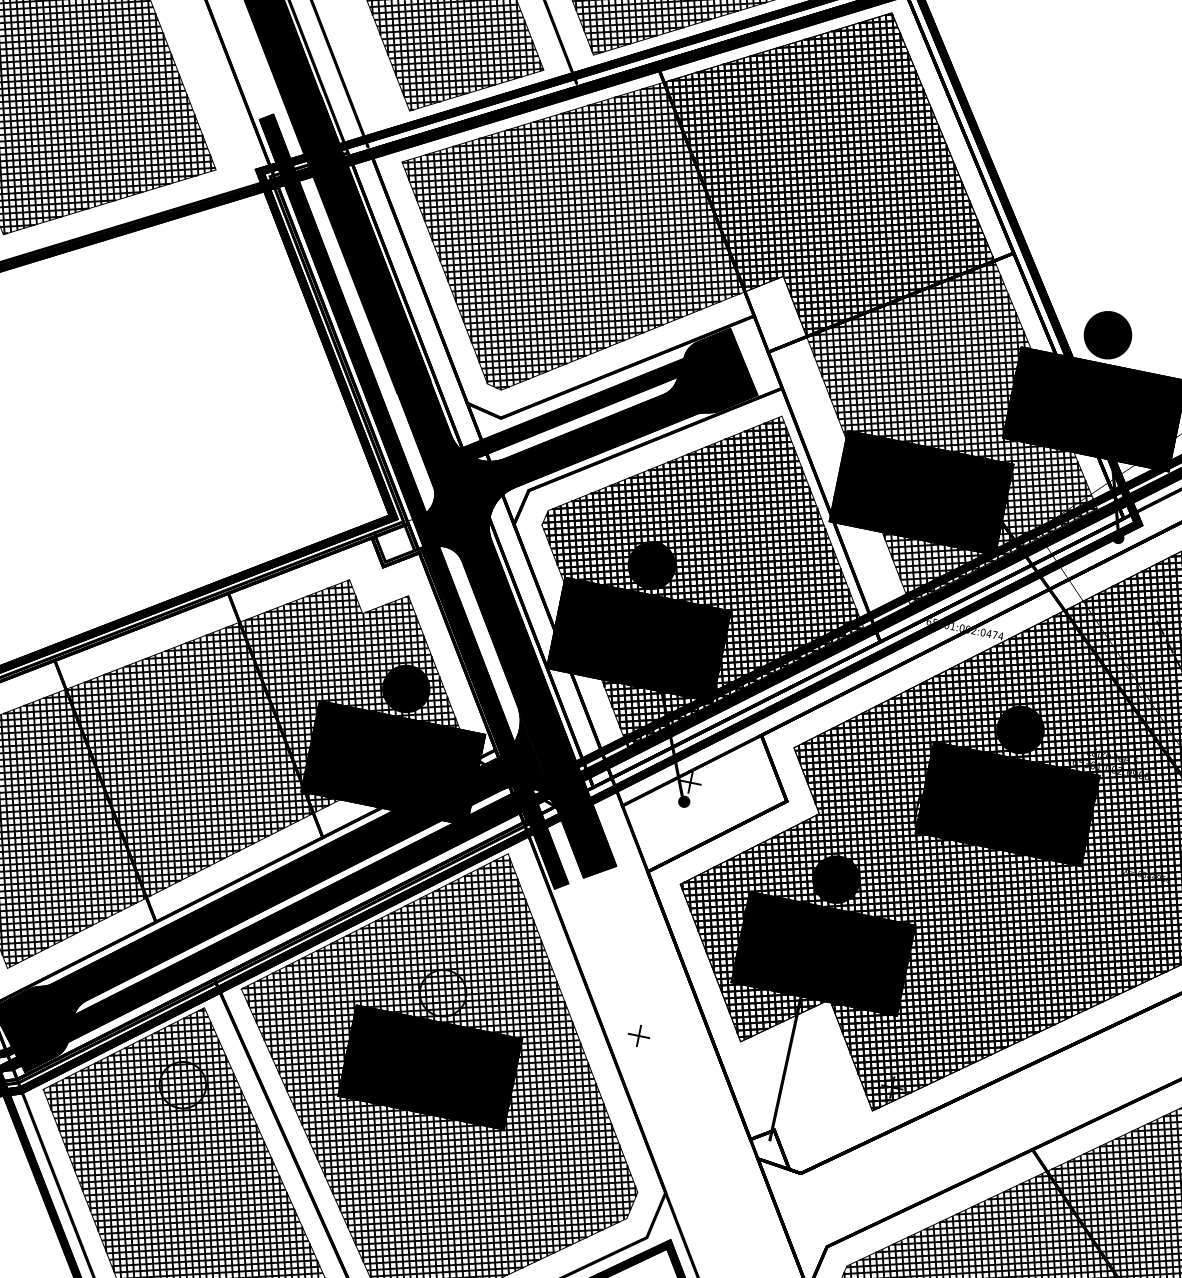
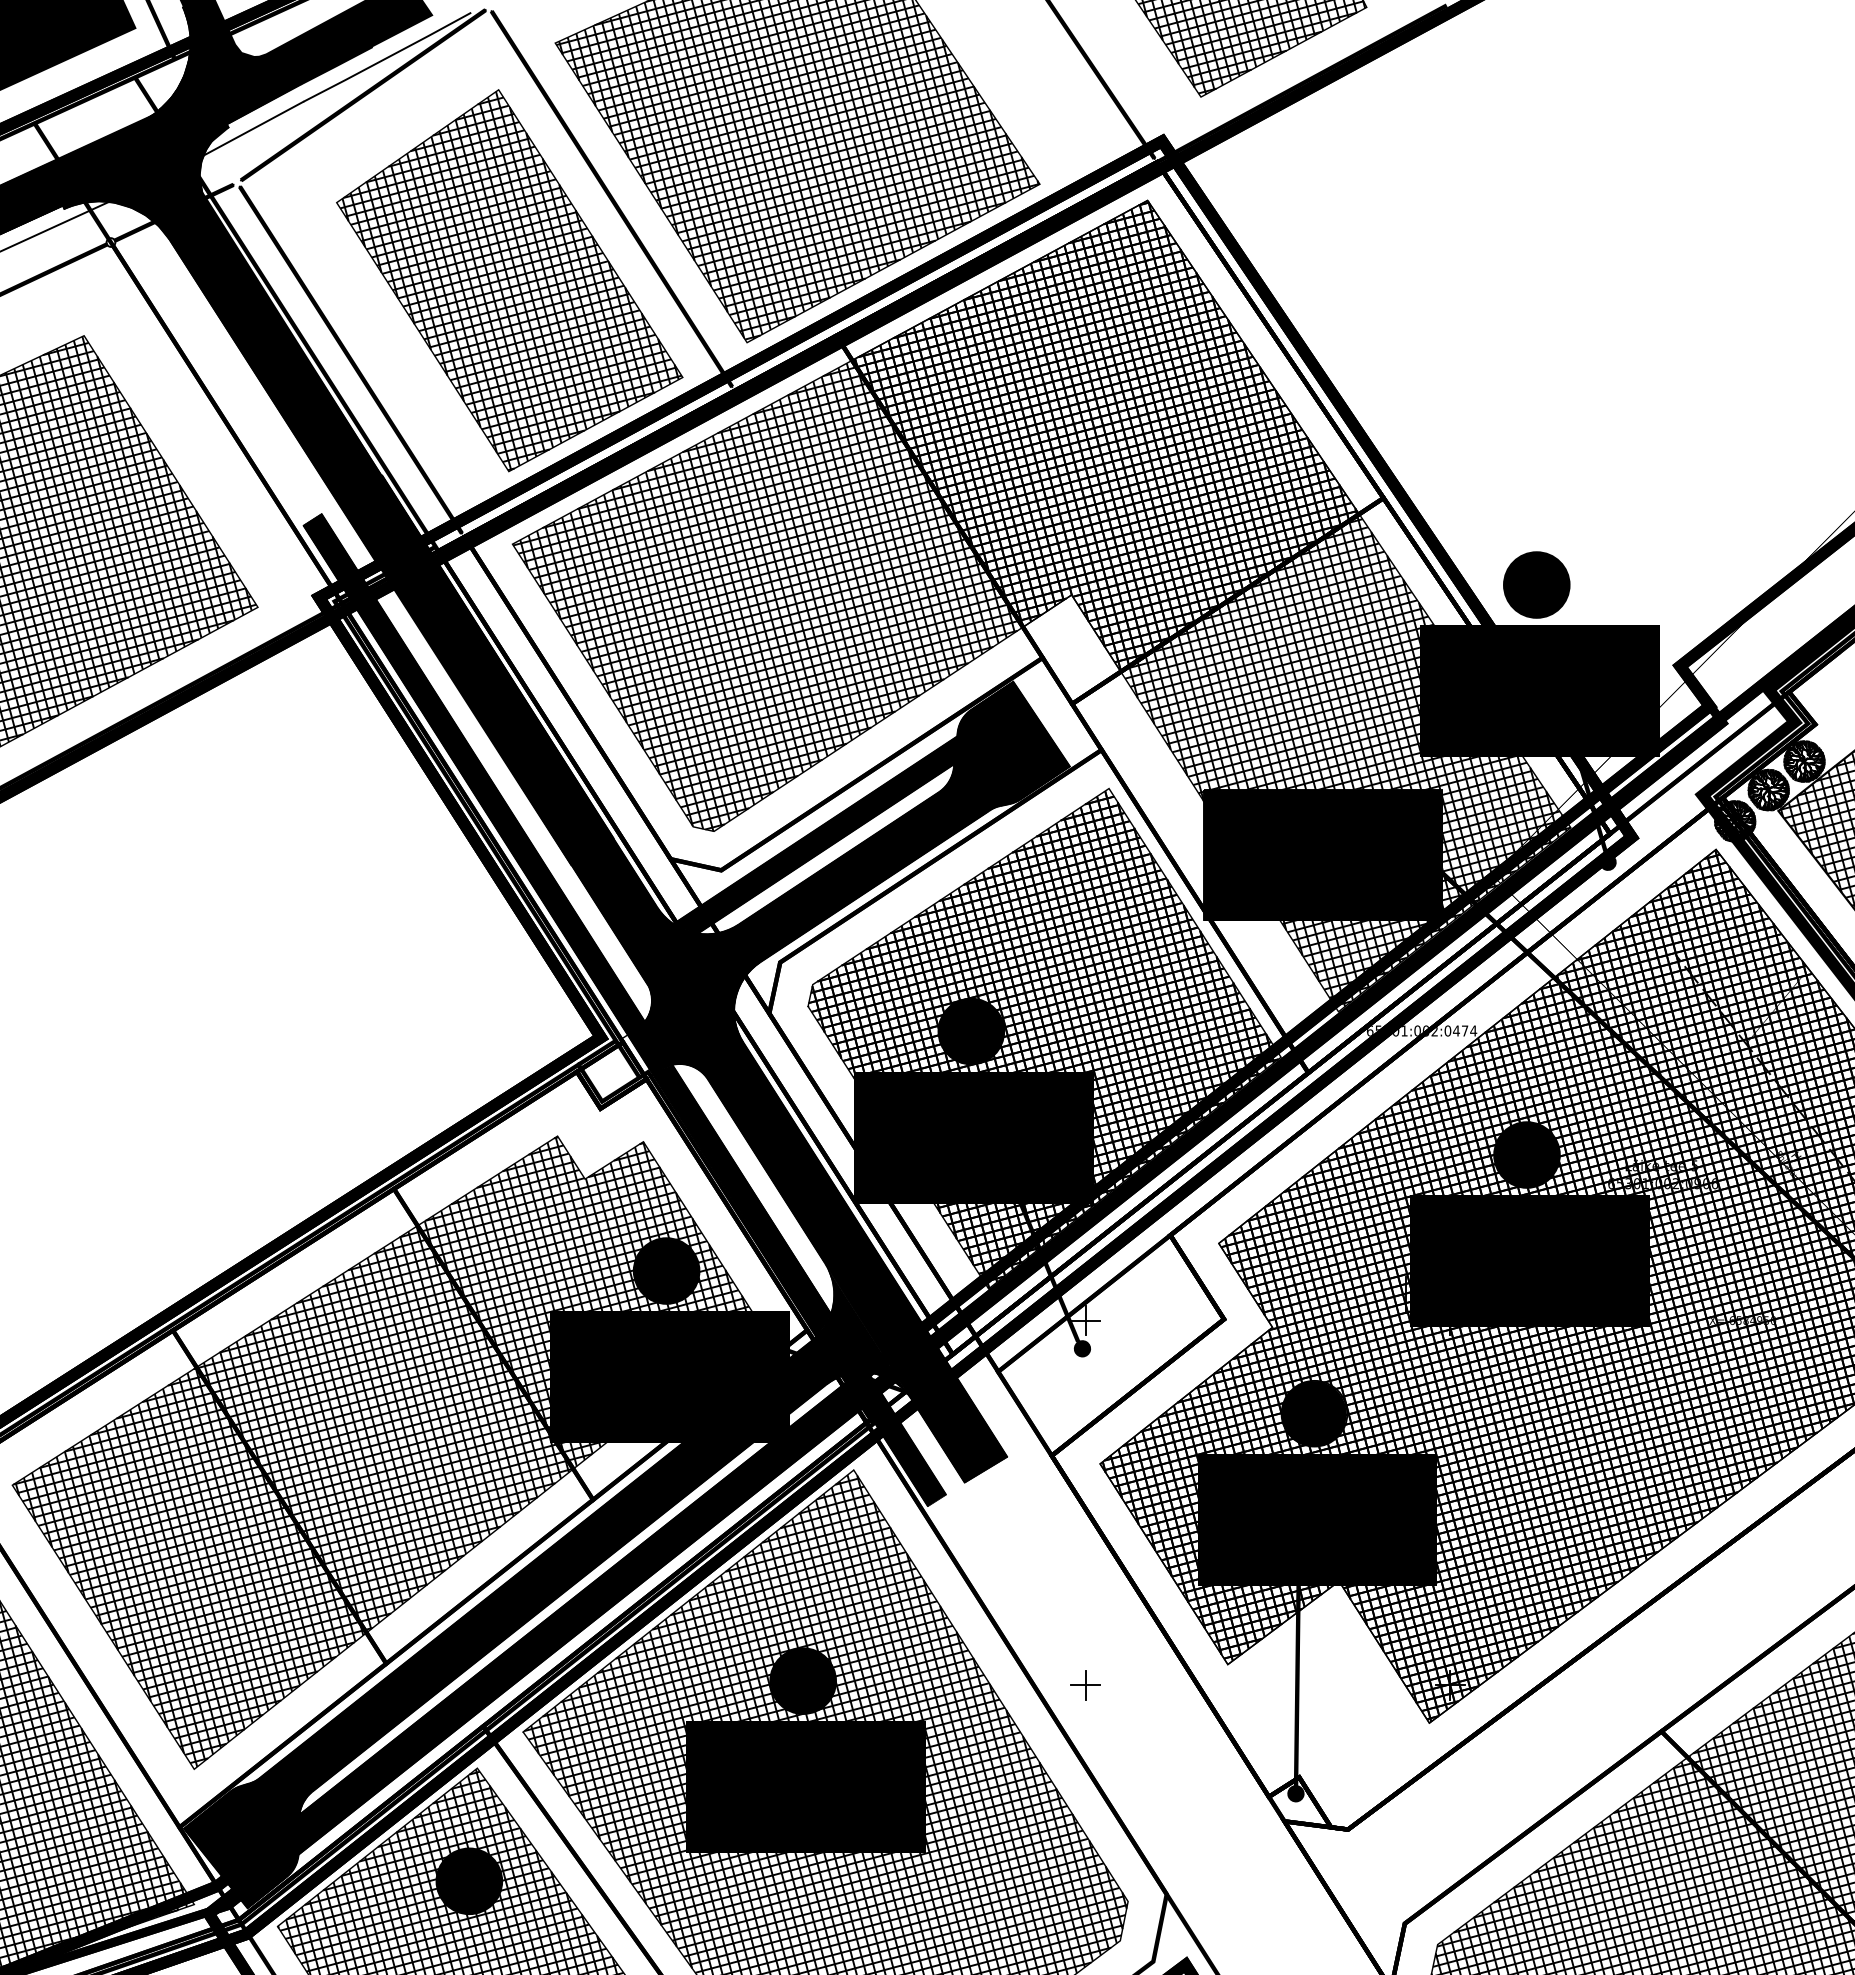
fill: (443, 992) -> (803, 1680), added
fill: (182, 1085) -> (469, 1881), added
fill: (769, 1140) -> (1295, 1793), added

